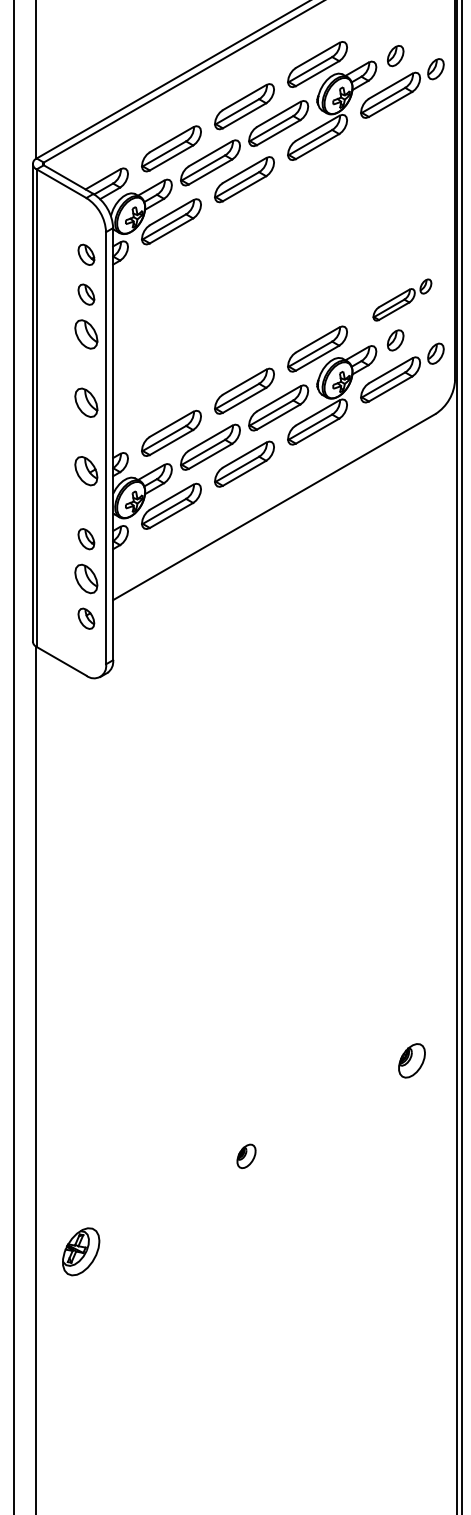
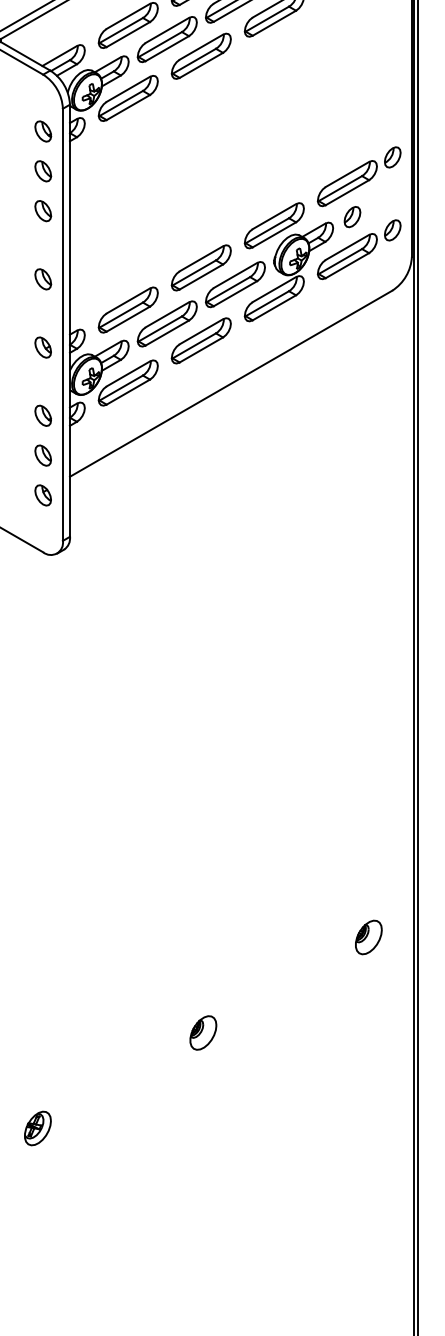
part: (402, 299) -> (359, 176), size x1.43
part: (86, 334) -> (43, 211), size x0.71
part: (86, 402) -> (43, 279), size x0.71
part: (86, 470) -> (43, 347), size x0.71
part: (86, 578) -> (43, 455), size x0.71
part: (246, 1156) -> (203, 1033), size x1.43
part: (80, 1251) -> (37, 1128), size x0.71

